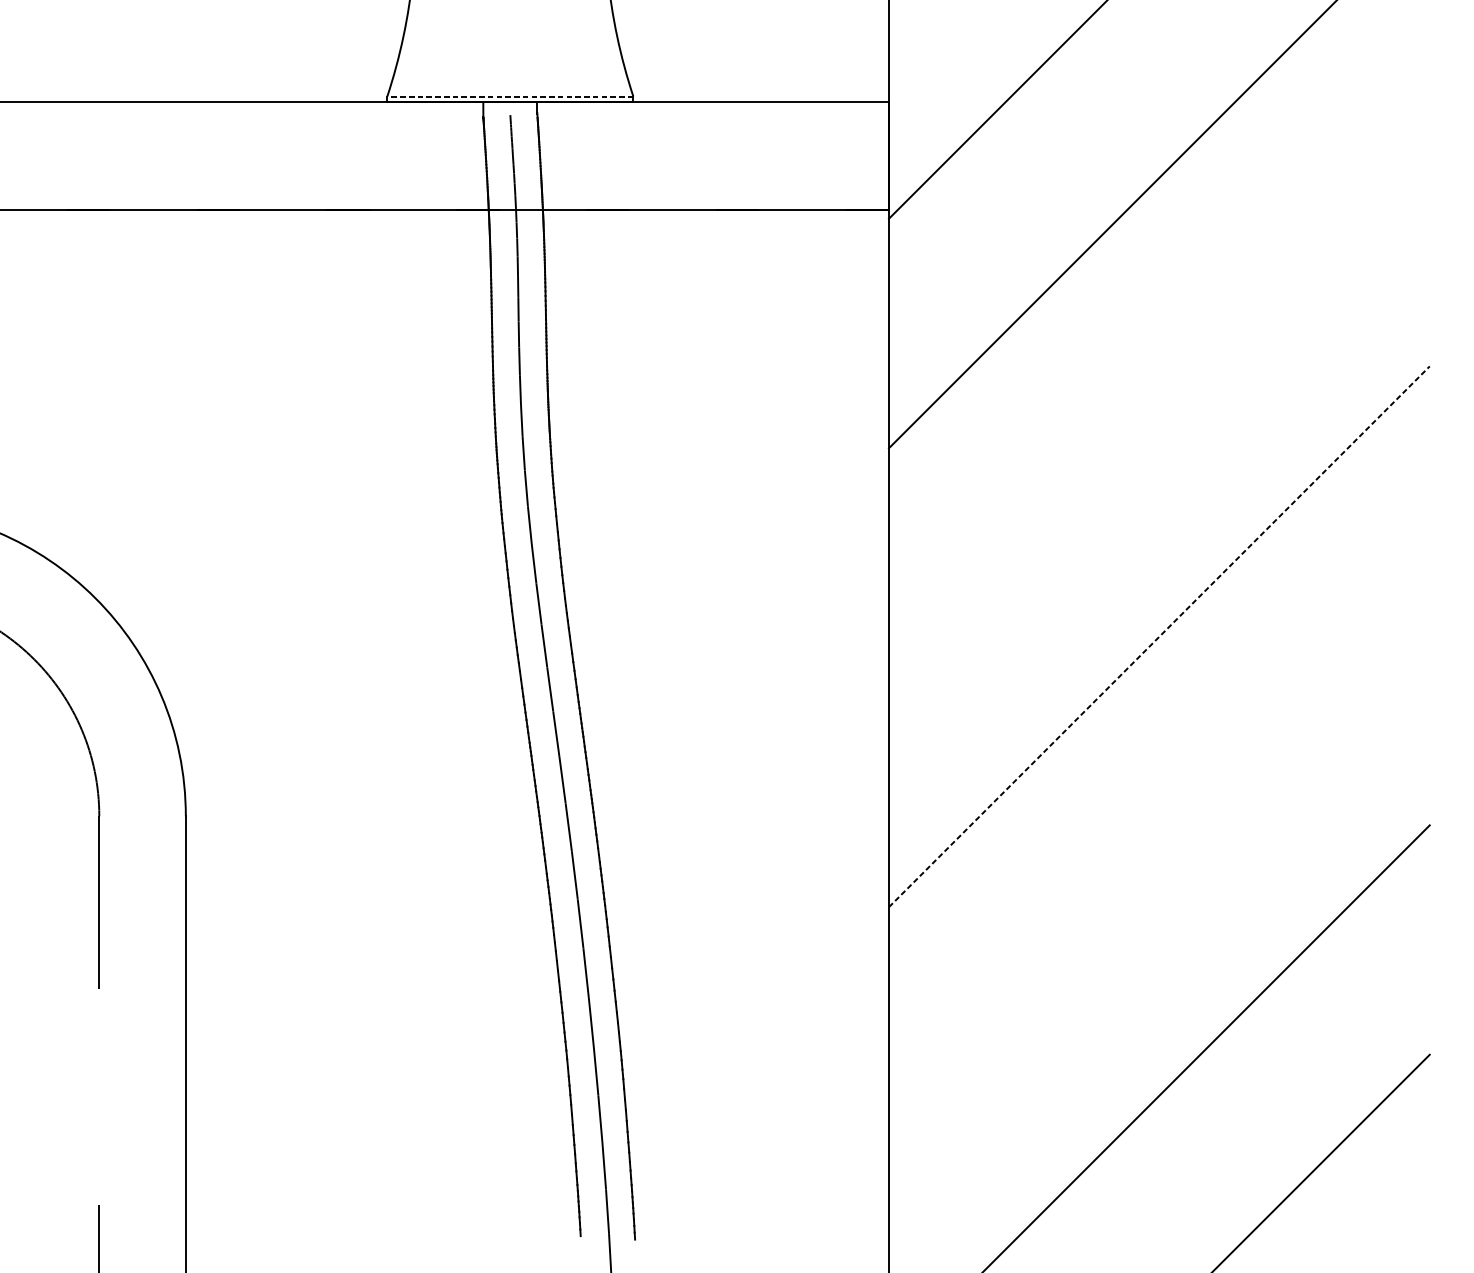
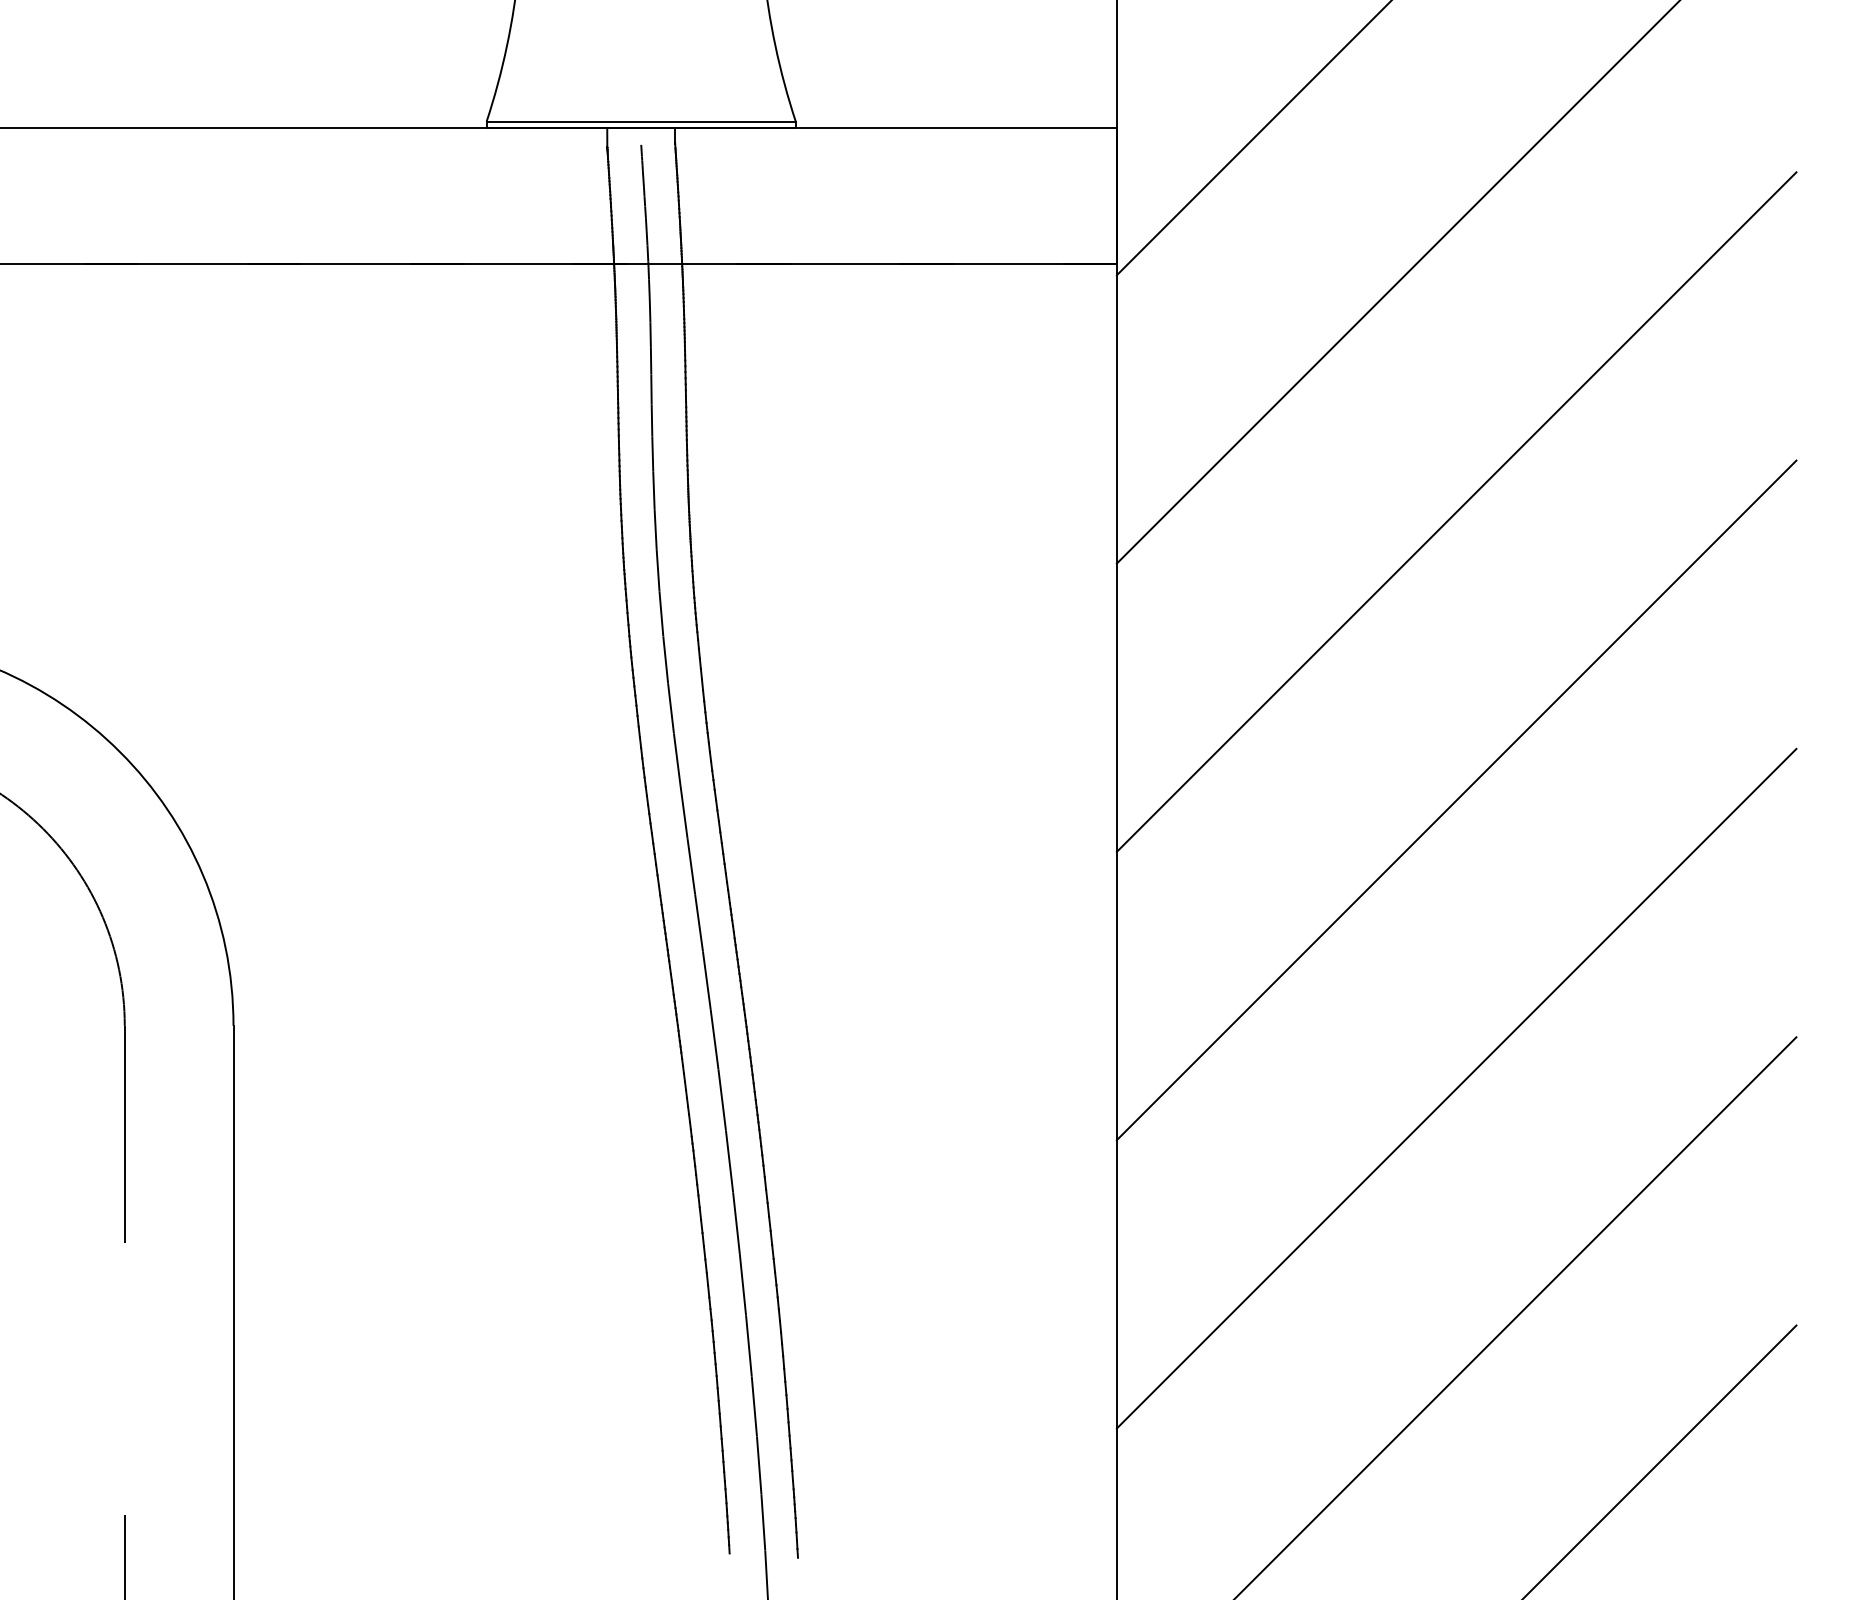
line: (510, 96) -> (641, 121), dashed -> solid
line: (1159, 406) -> (1456, 511), added
line: (1159, 636) -> (1456, 800), dashed -> solid
line: (1159, 866) -> (1456, 1088), added

